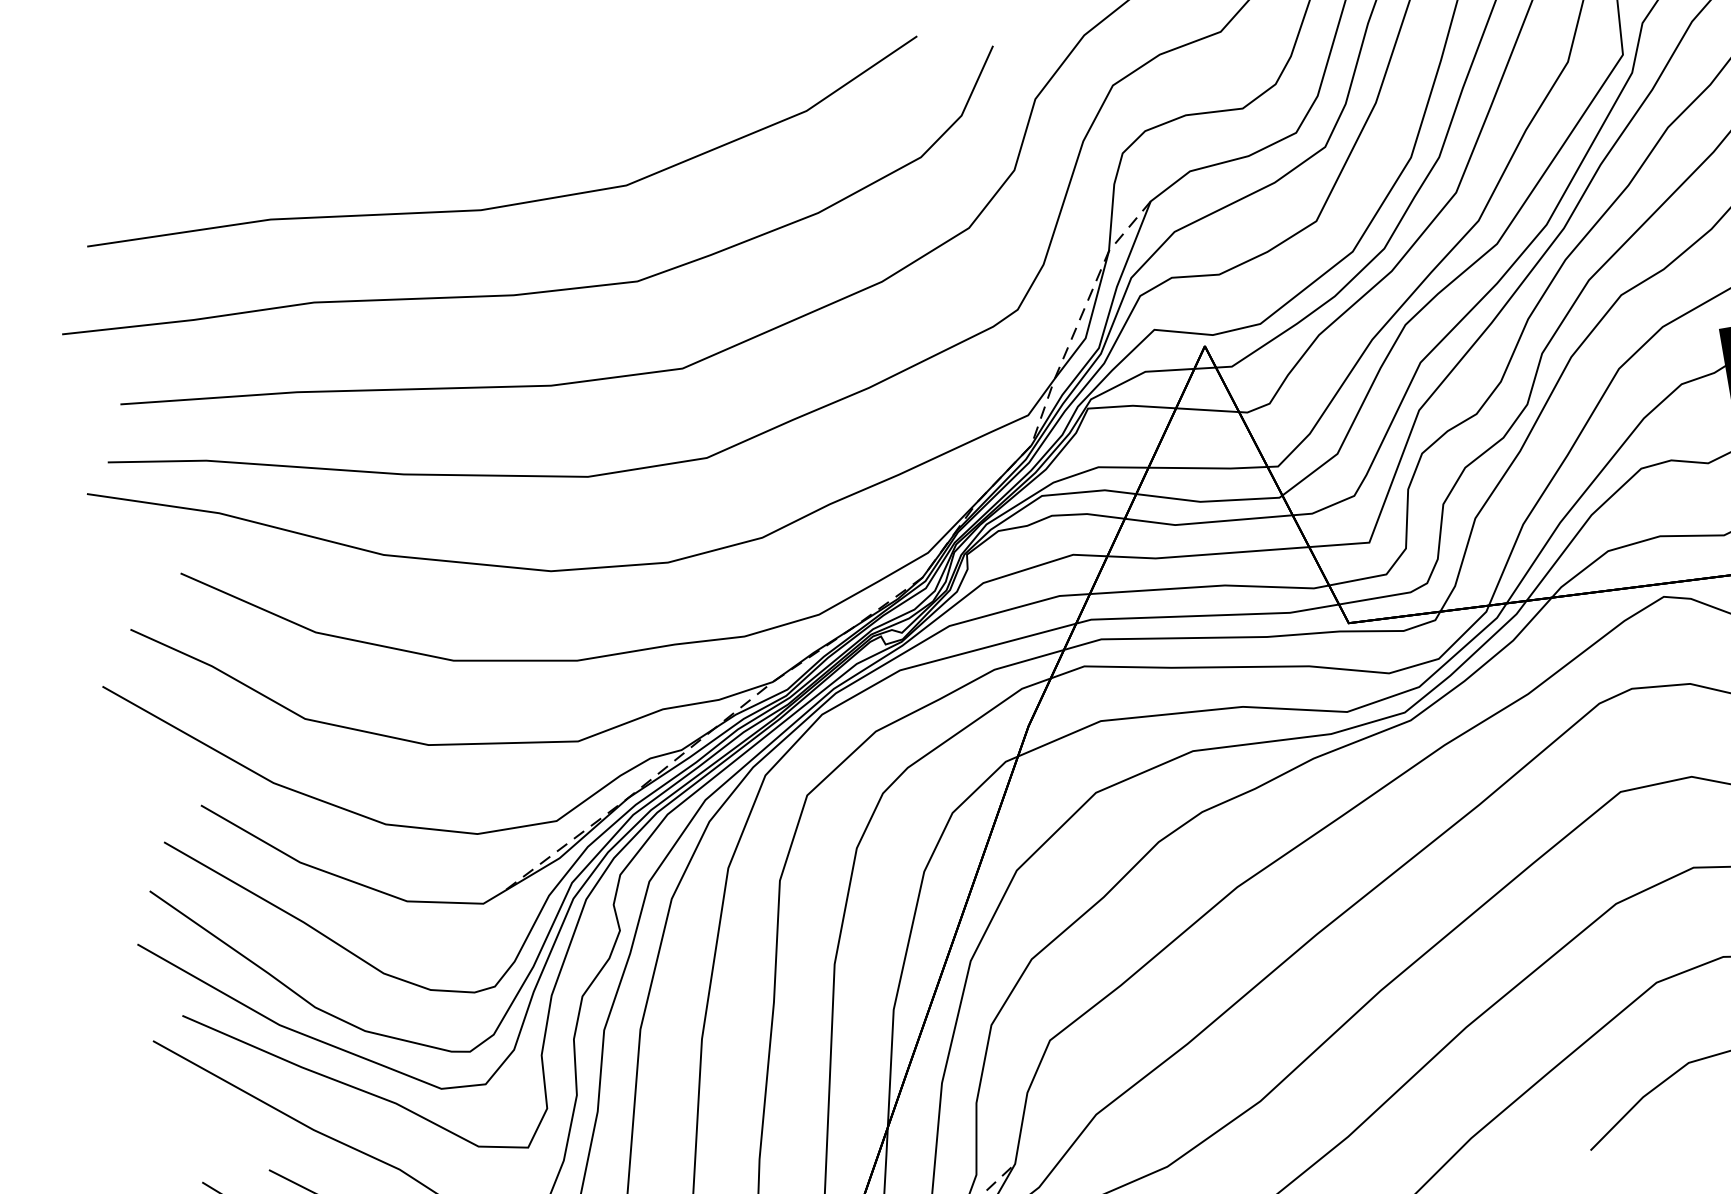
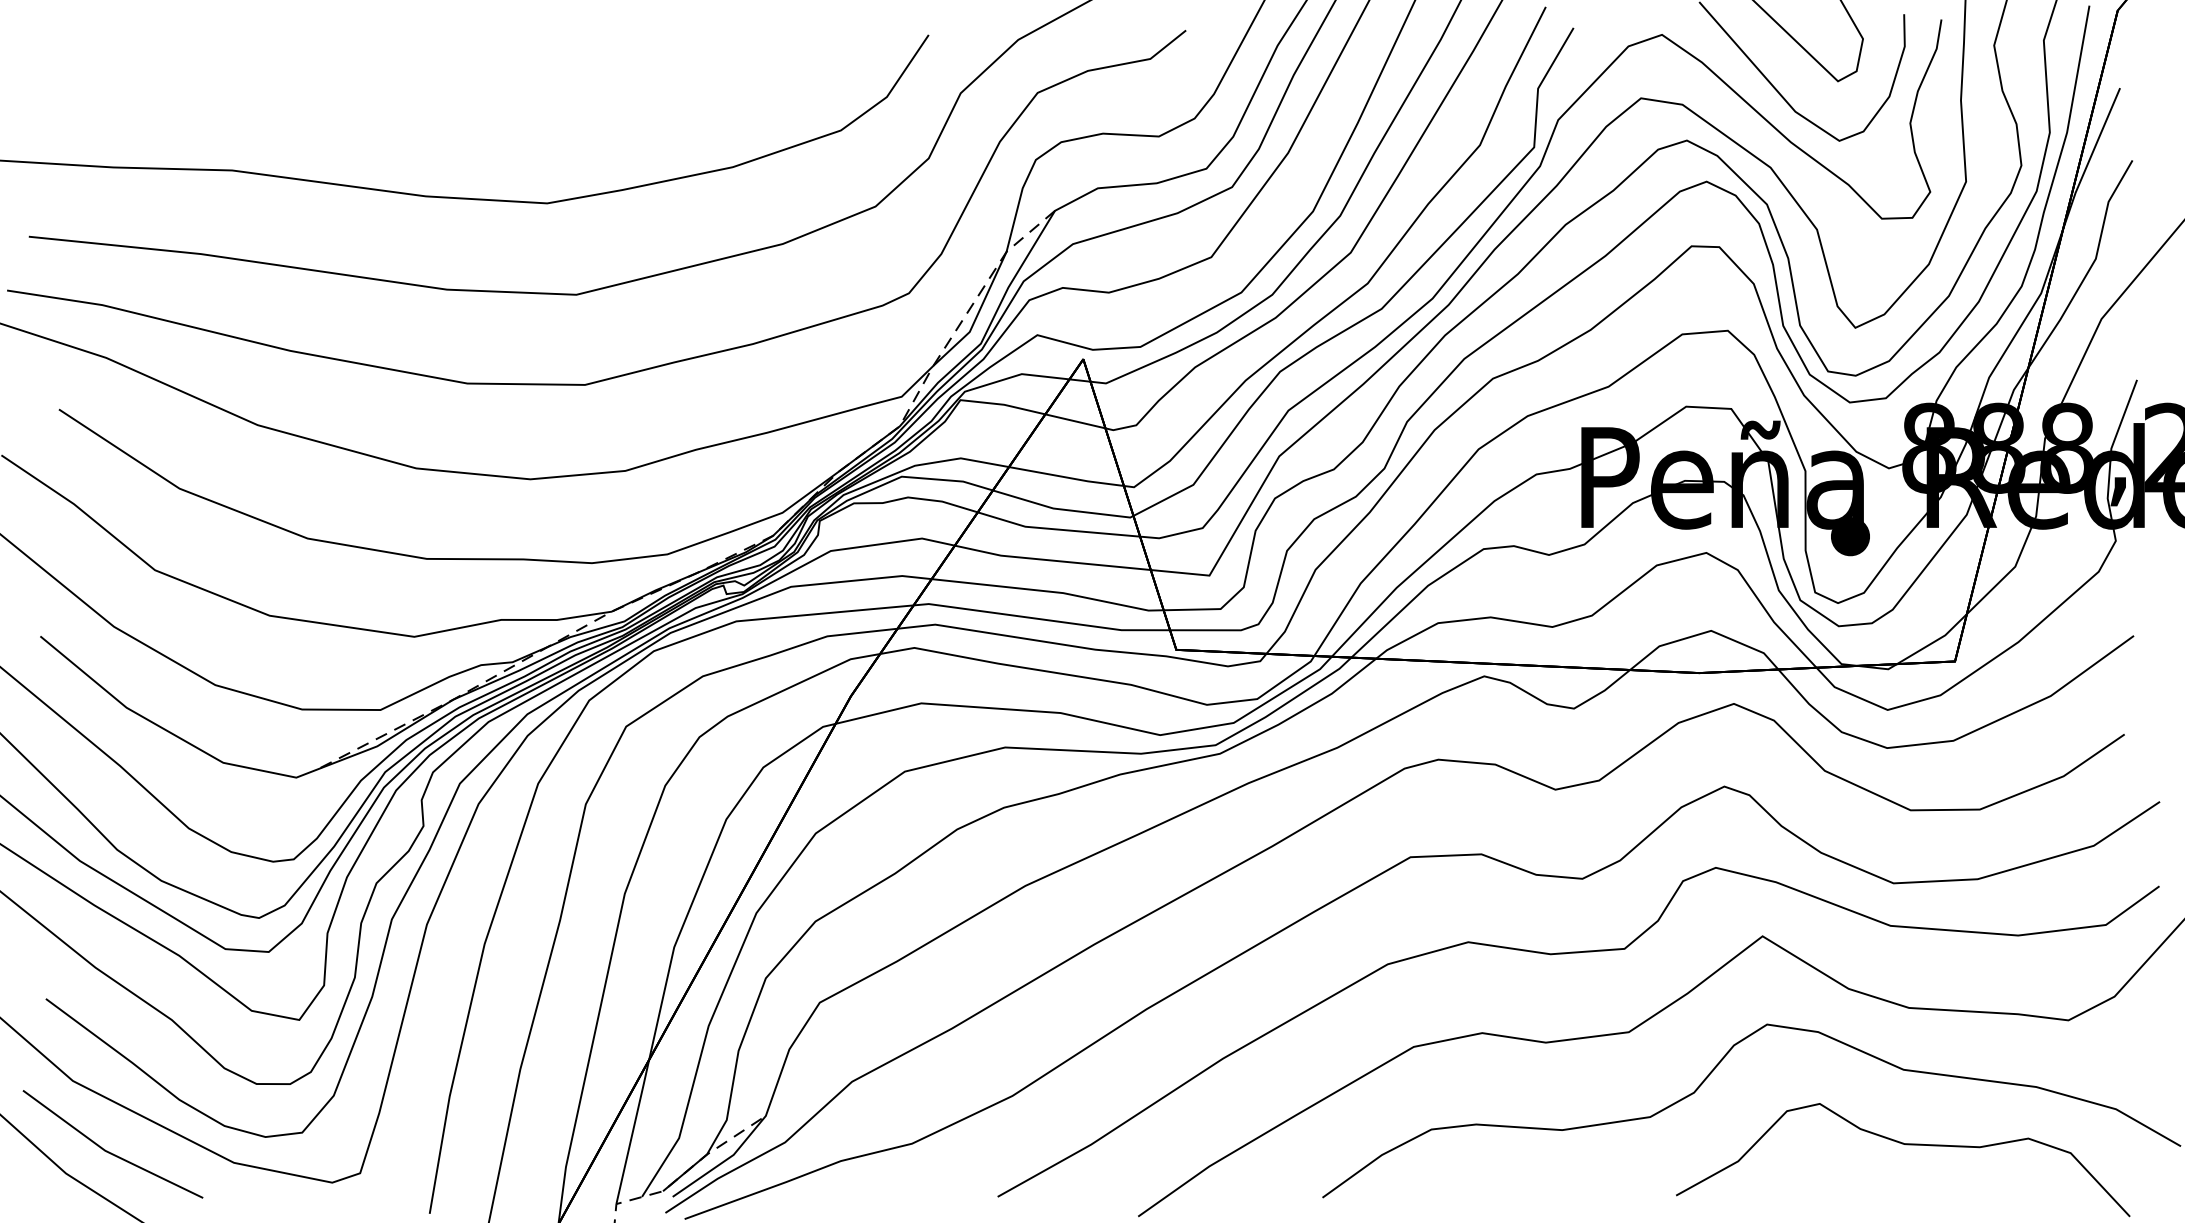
curve: (512, 204) -> (439, 108), removed

